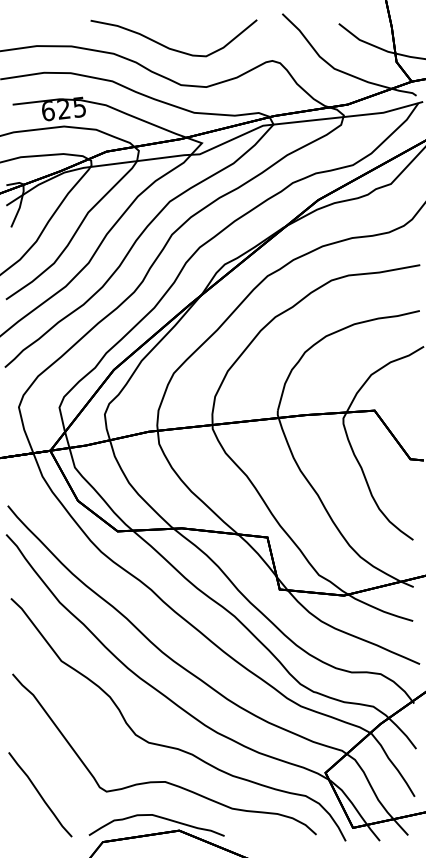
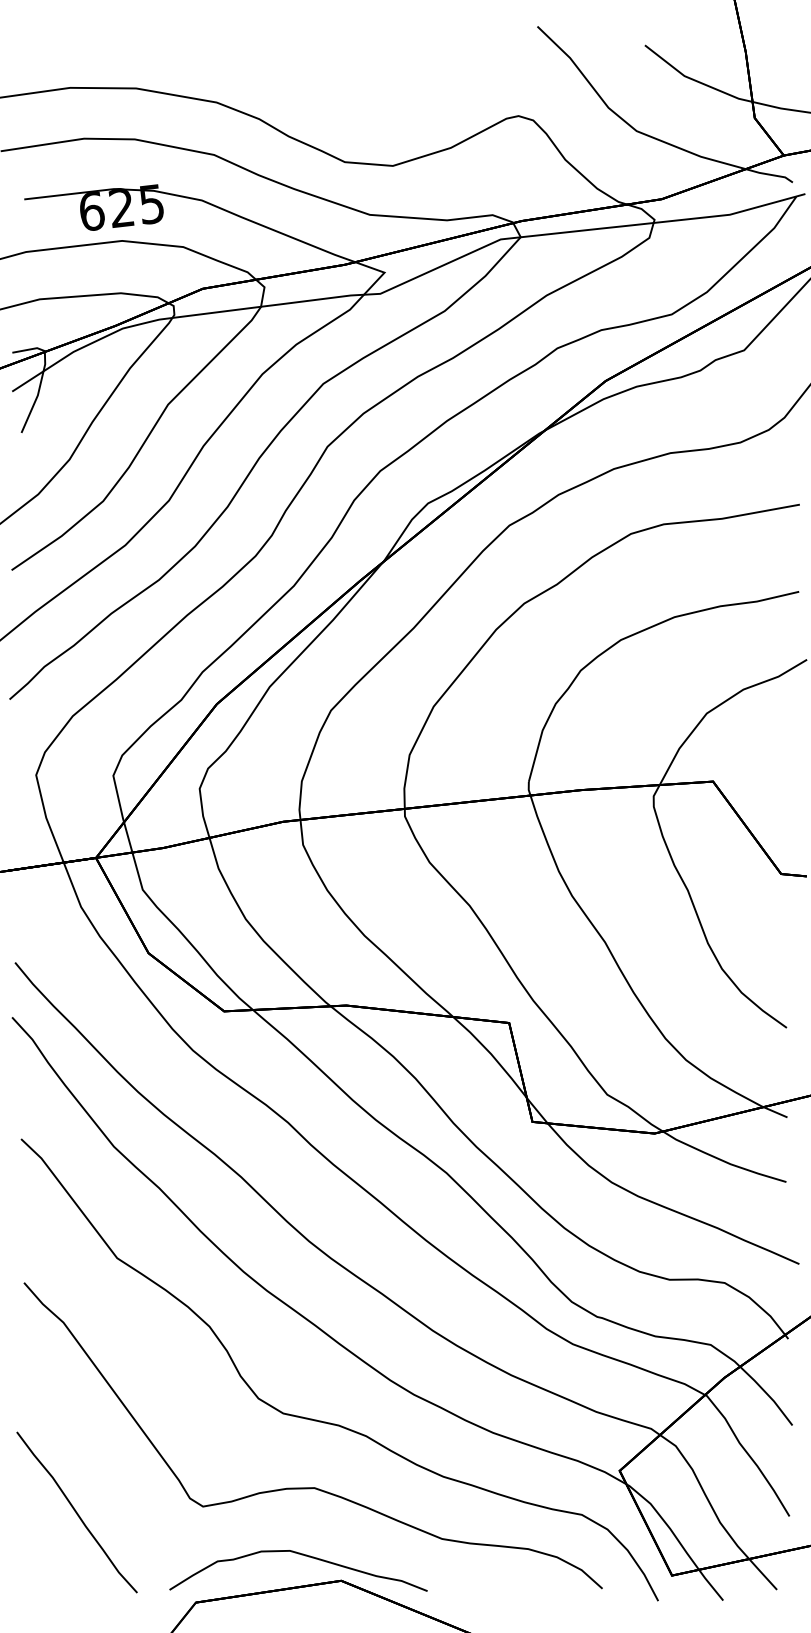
curve: (169, 47) -> (322, 90), removed

